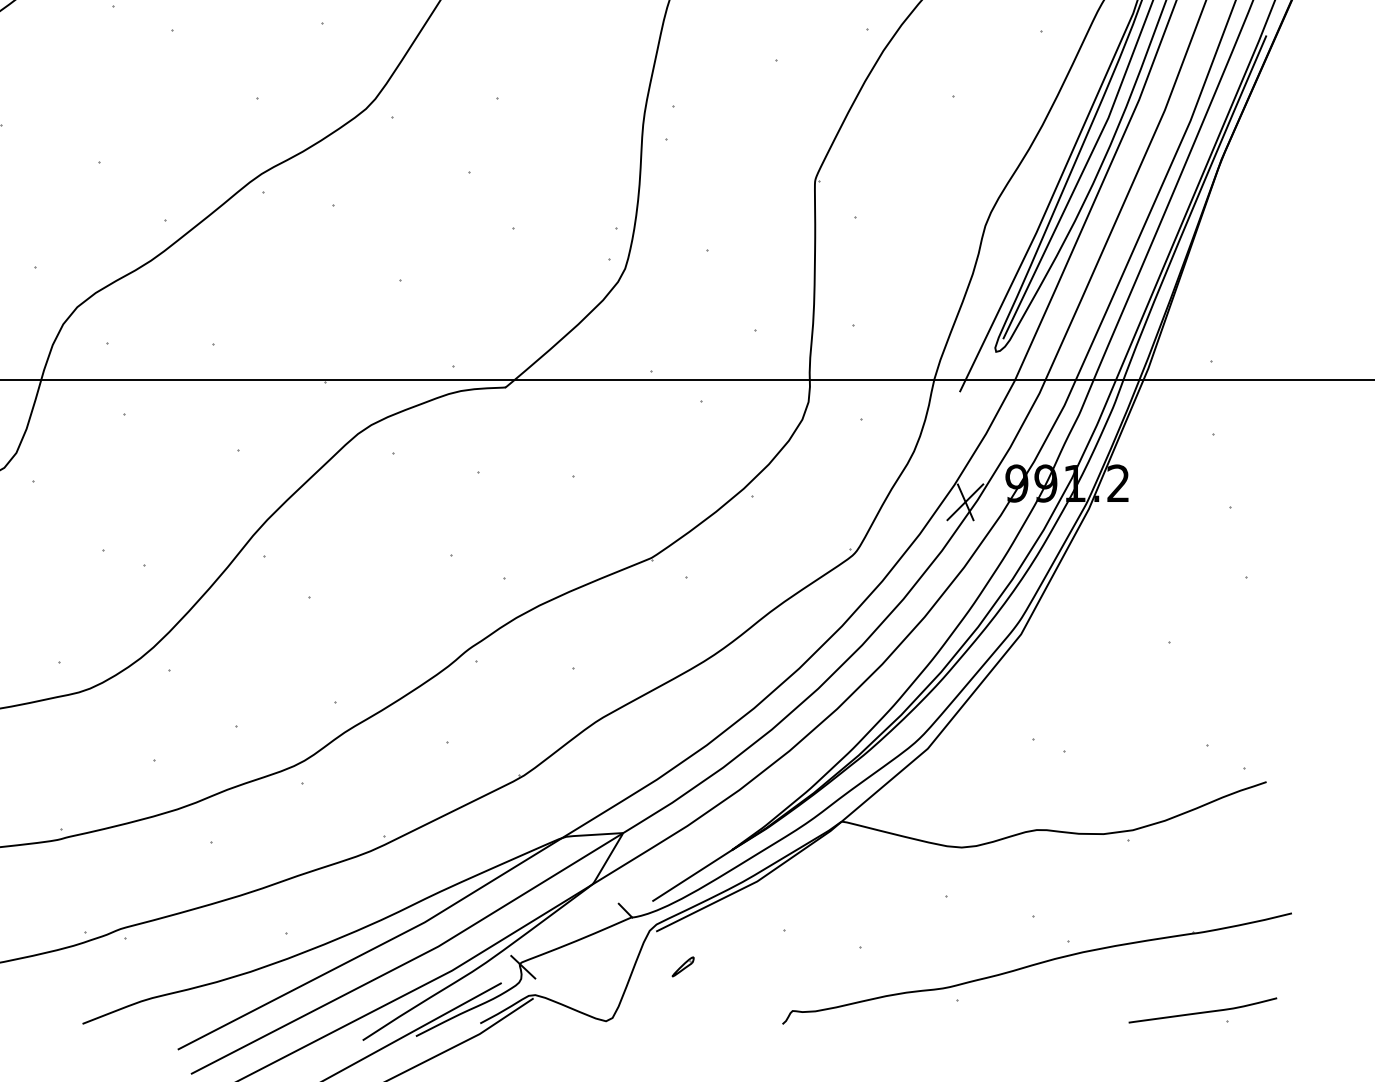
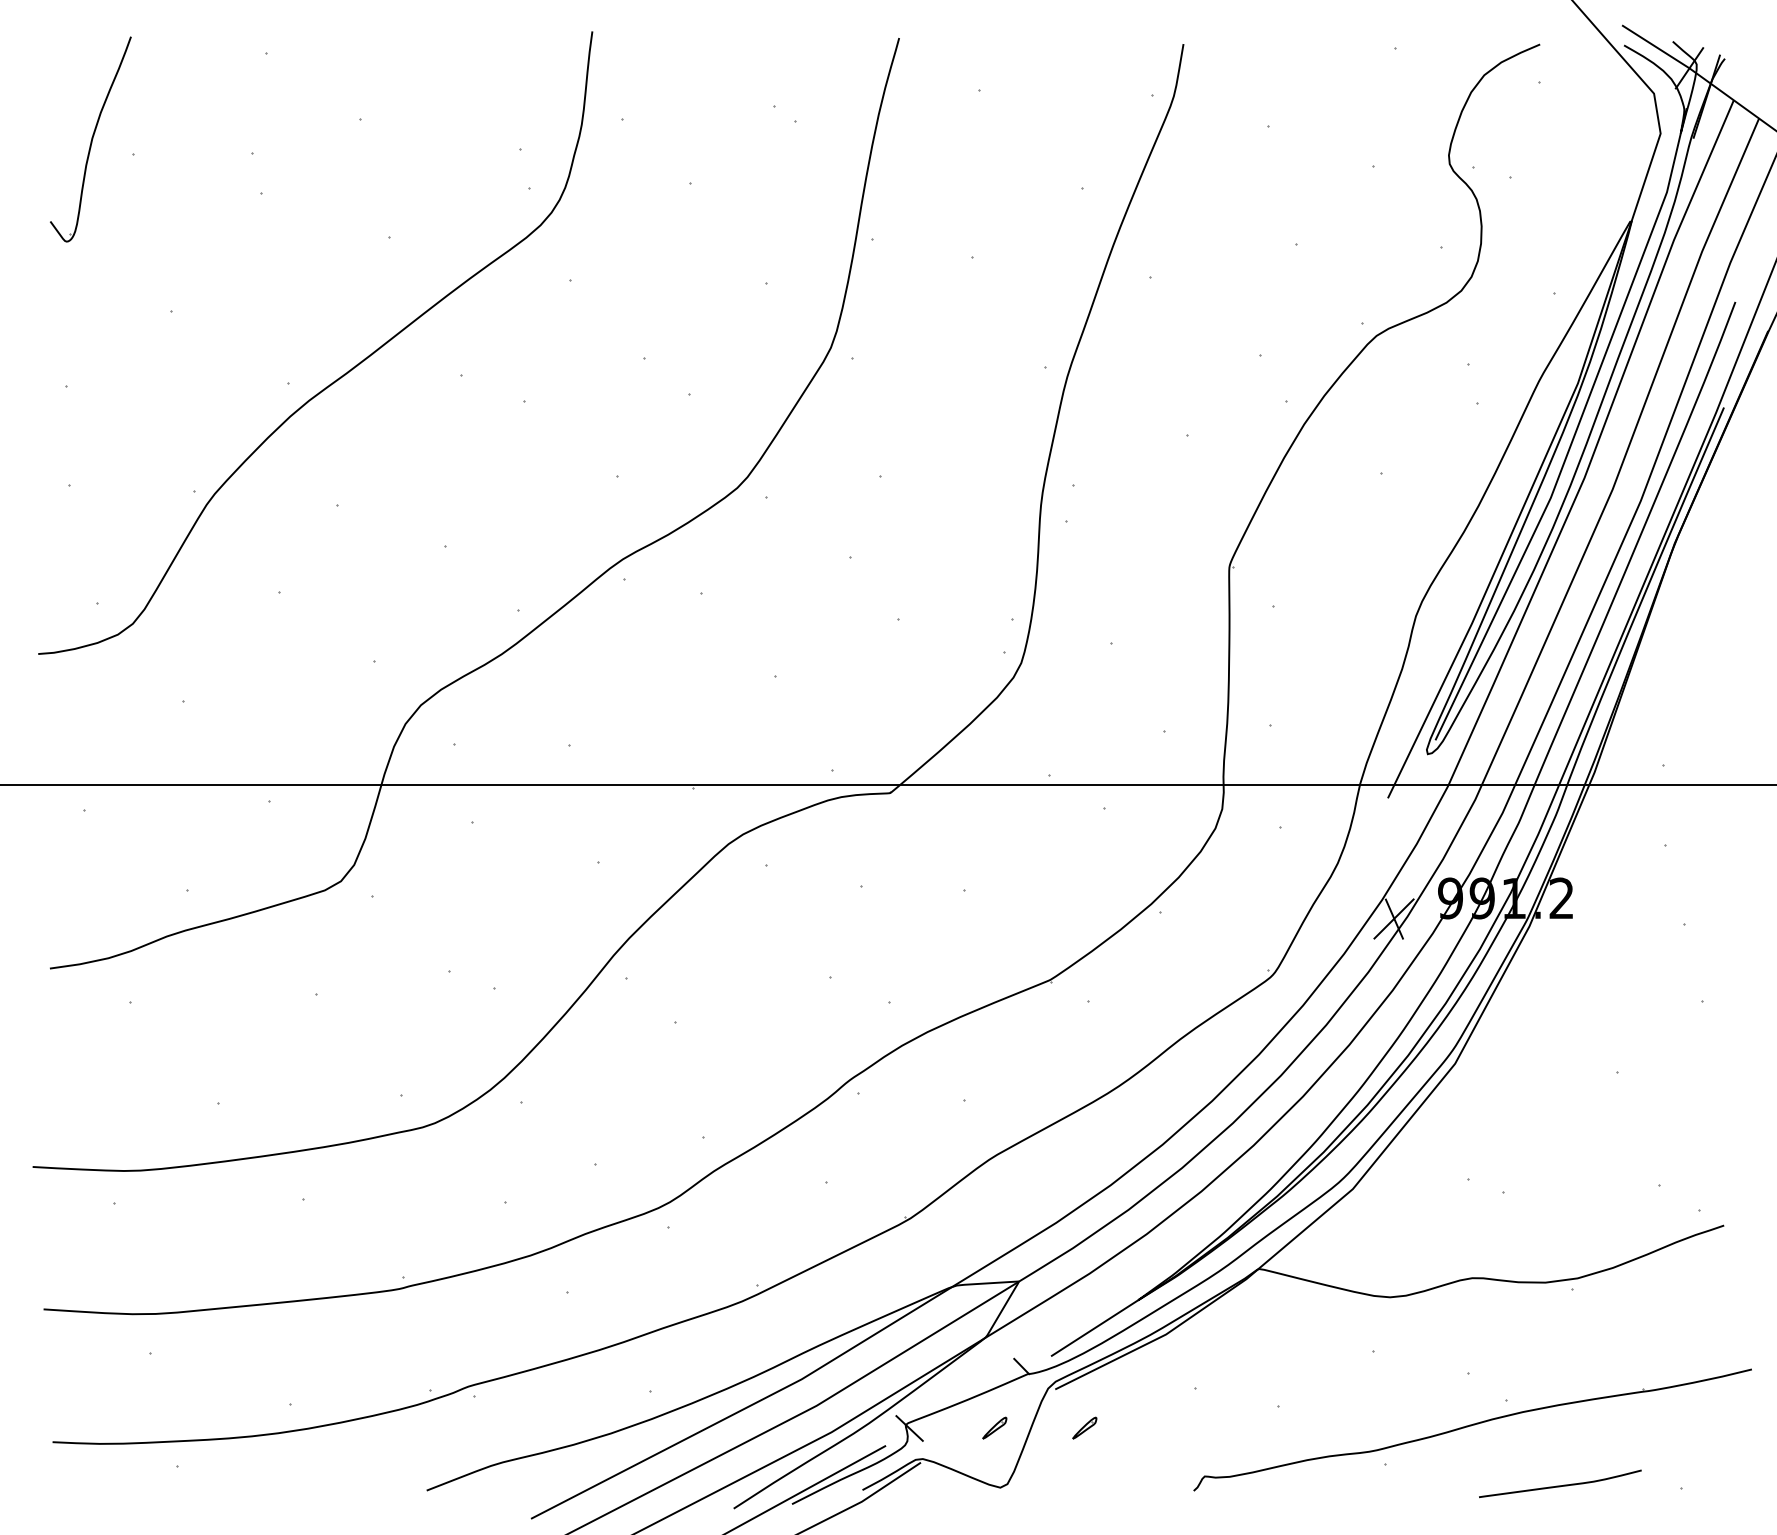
part: (600, 966) -> (994, 1427), added
curve: (1203, 1011) -> (1560, 1485), moved

